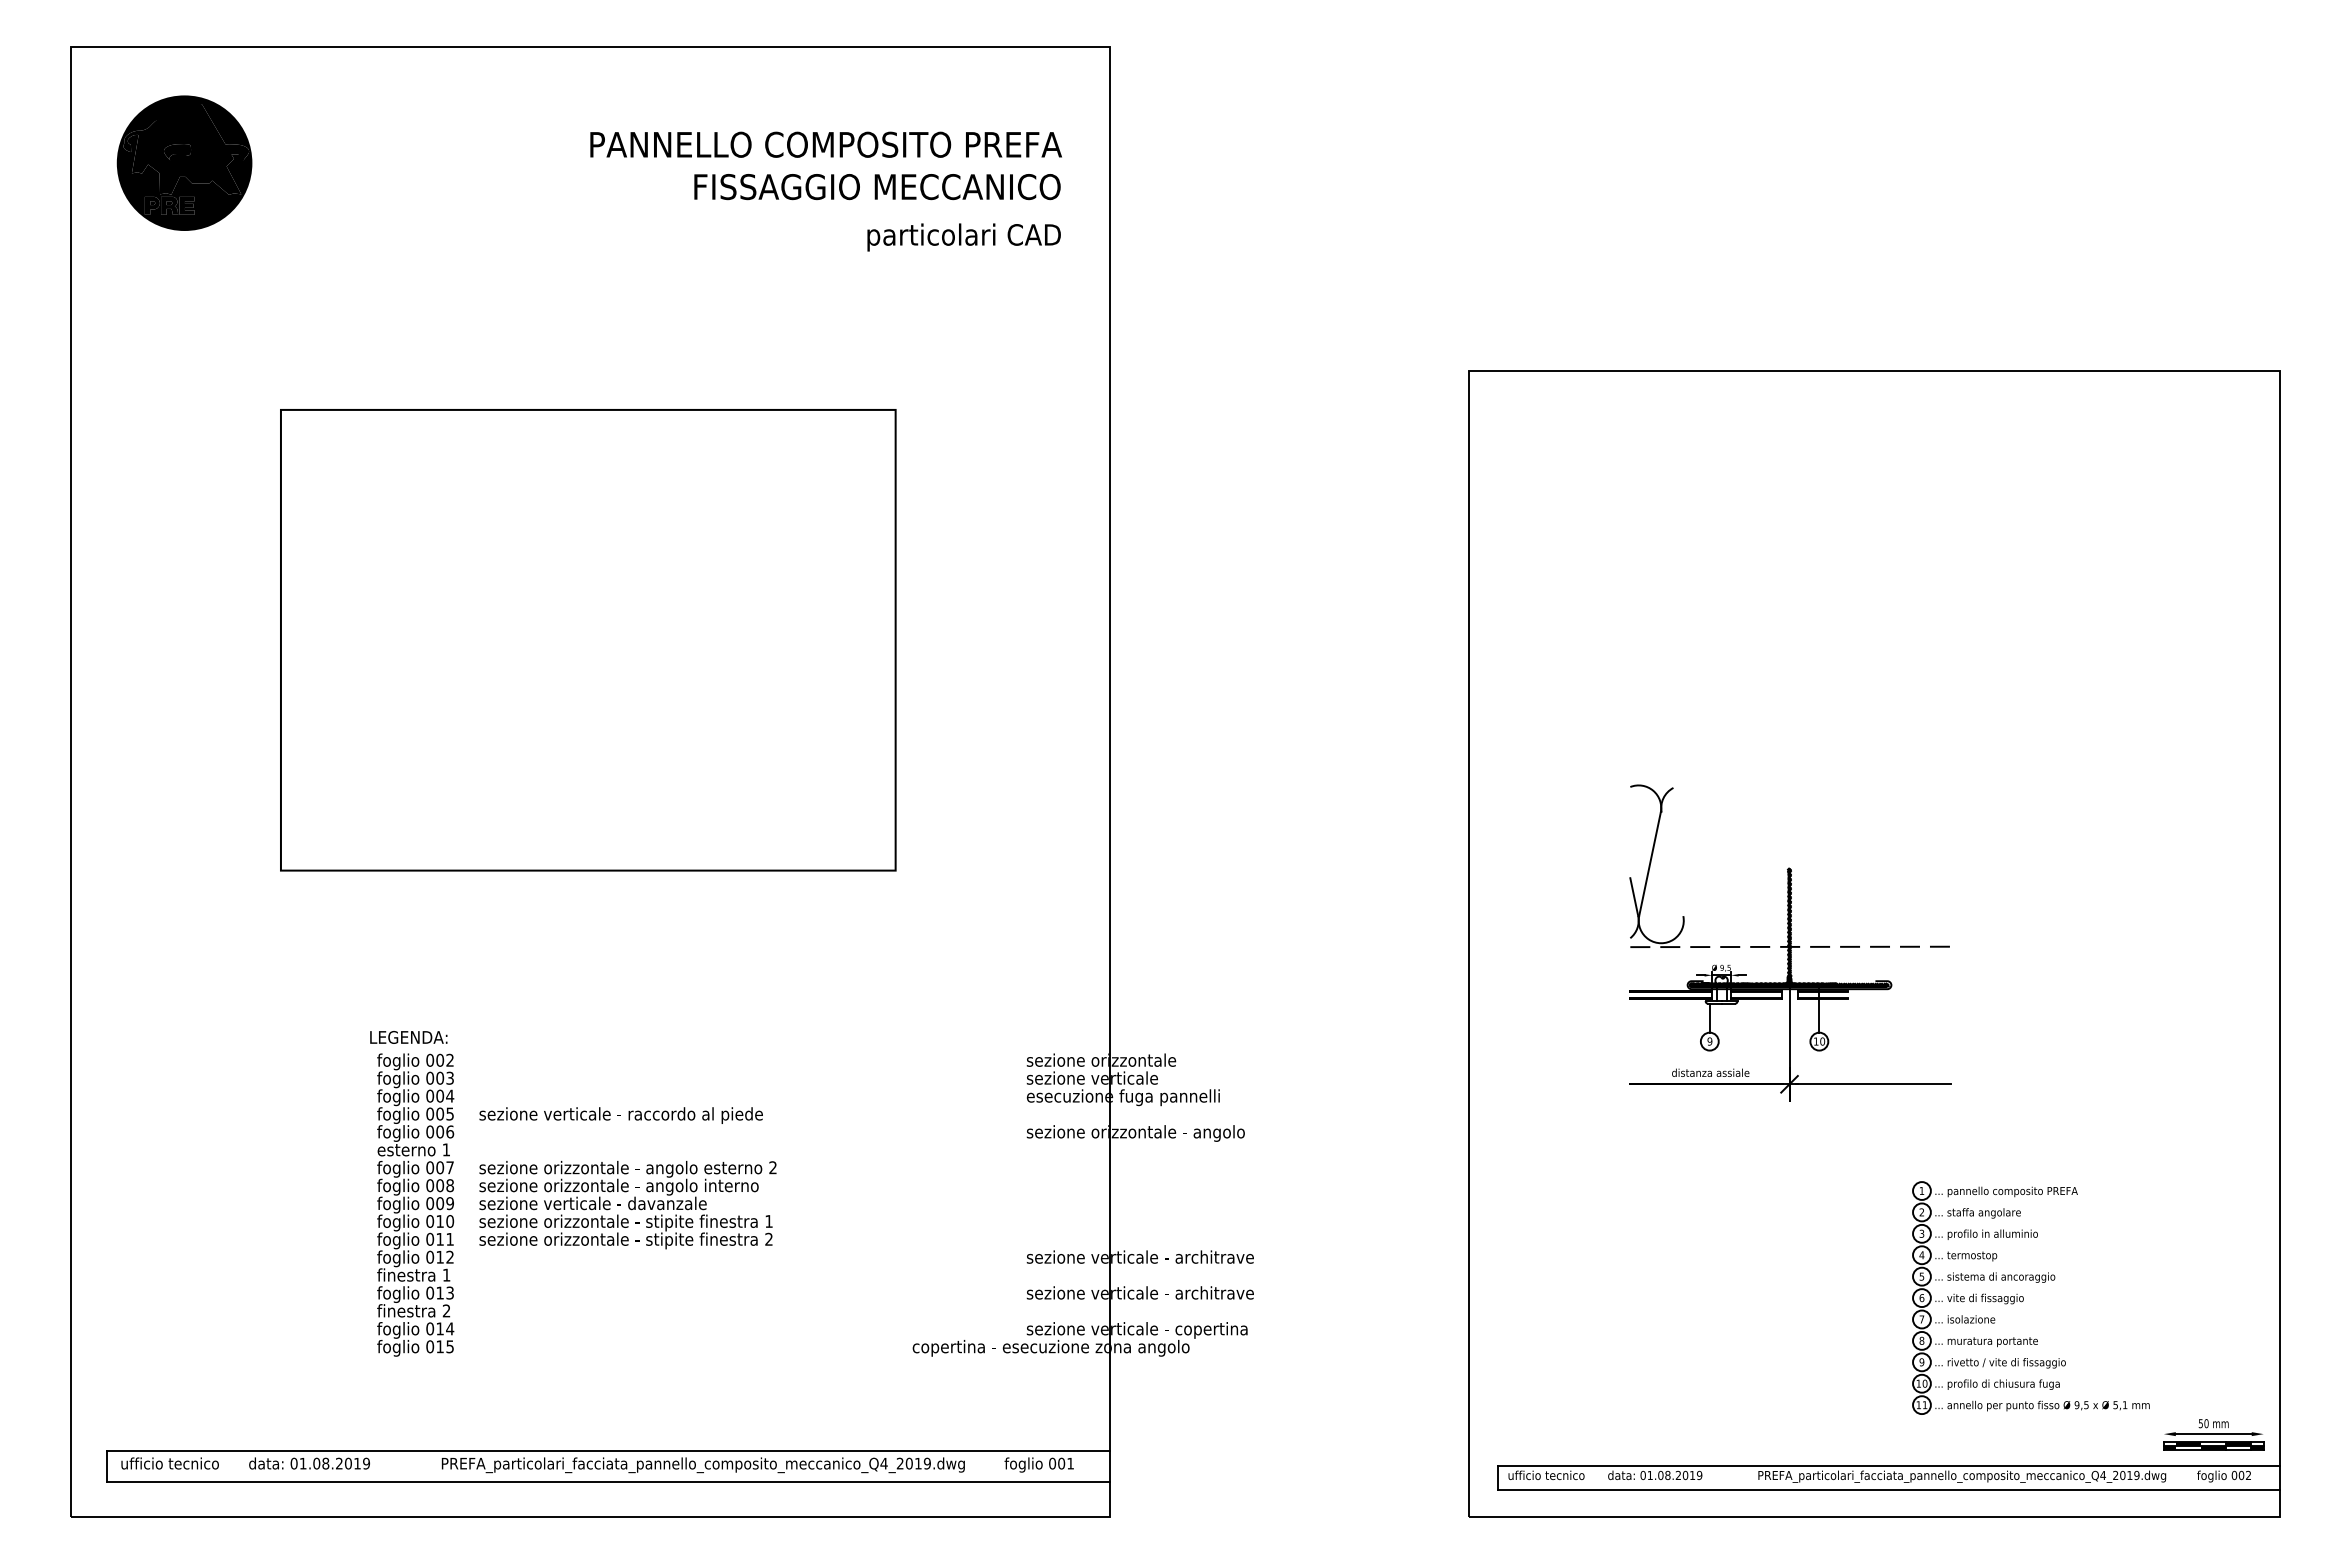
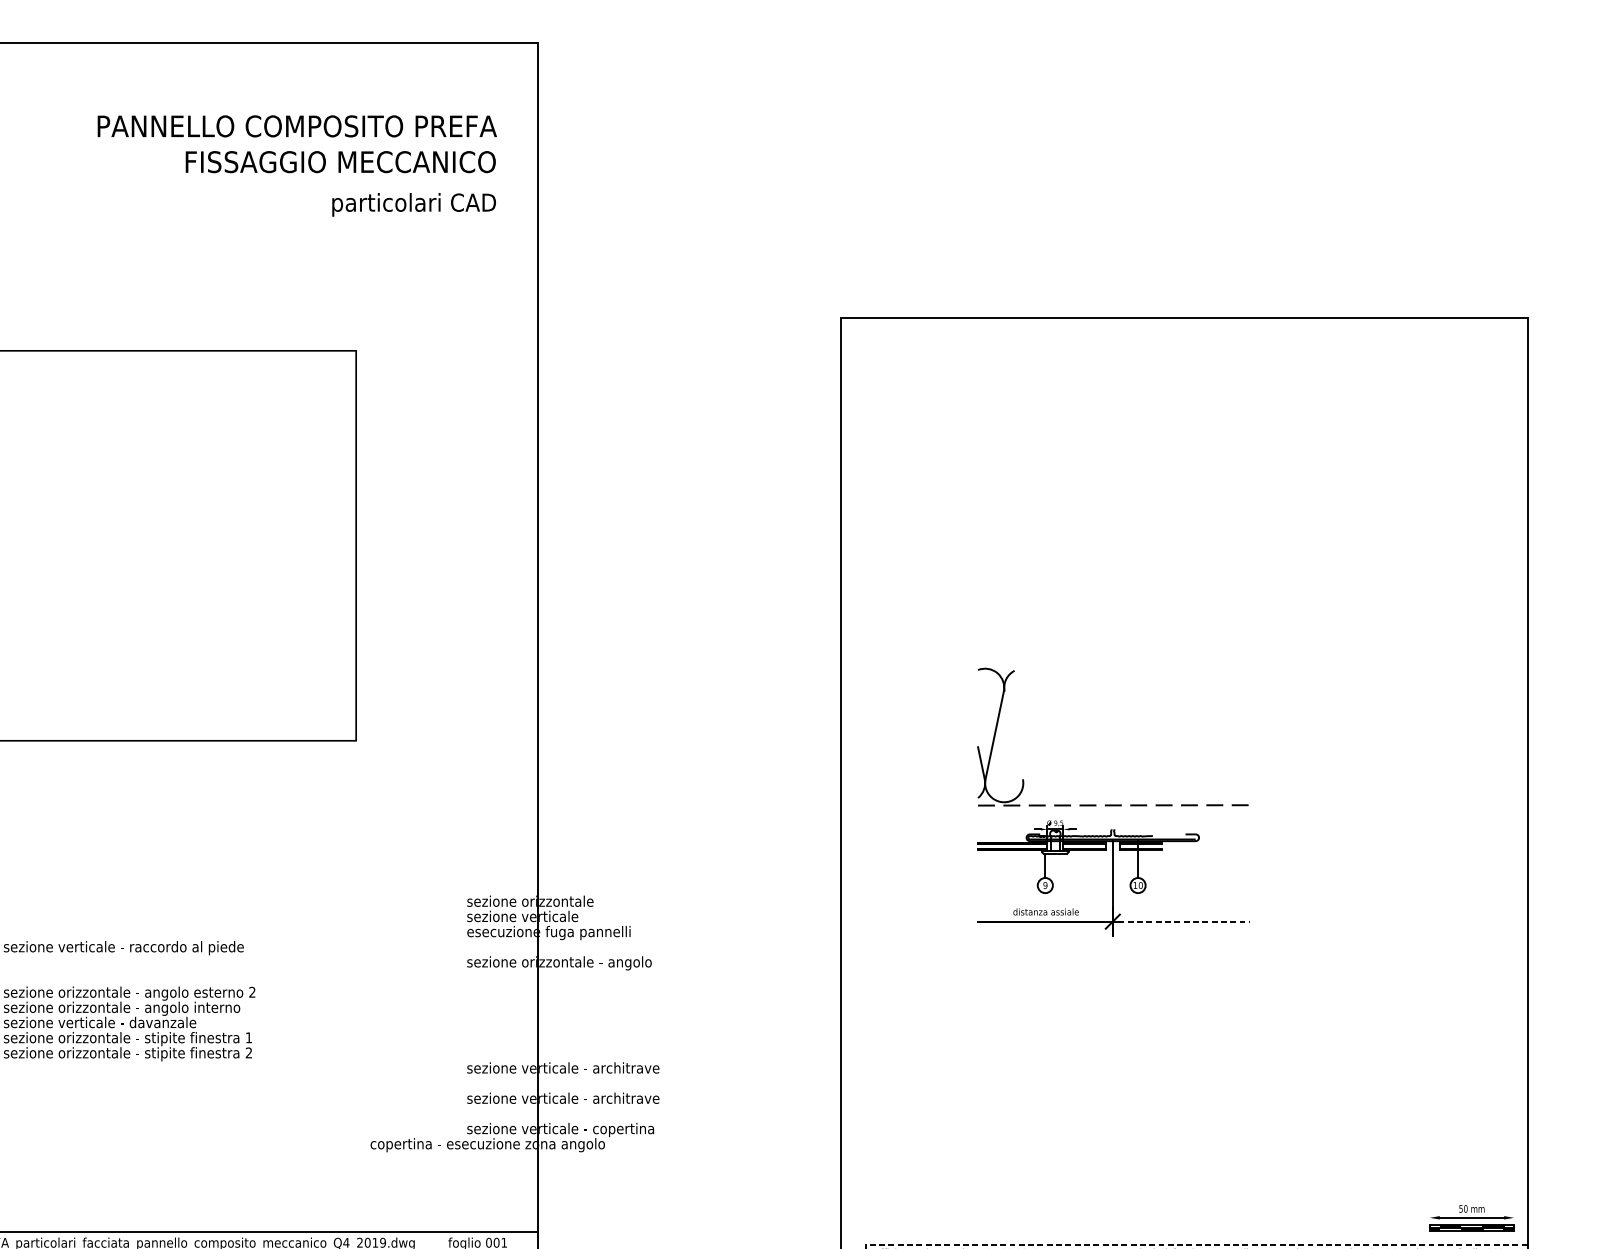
hatch: (1789, 927) -> (1112, 788), removed
line: (1874, 1084) -> (1184, 921), solid -> dashed
part: (2023, 1297) -> (1310, 1102), removed
line: (1888, 1465) -> (1196, 1244), solid -> dashed

